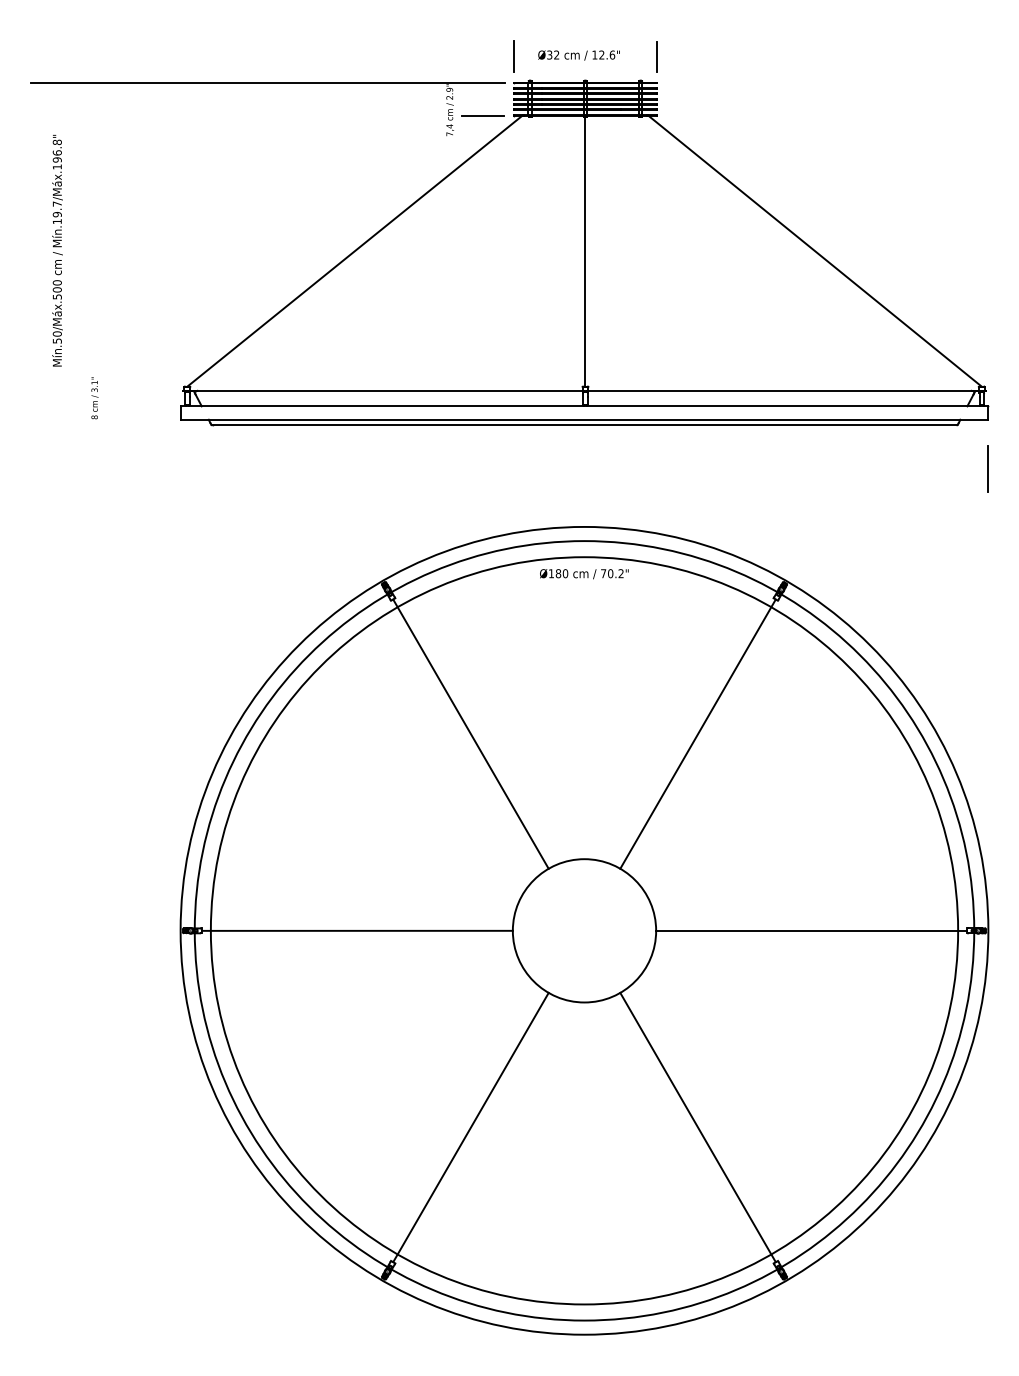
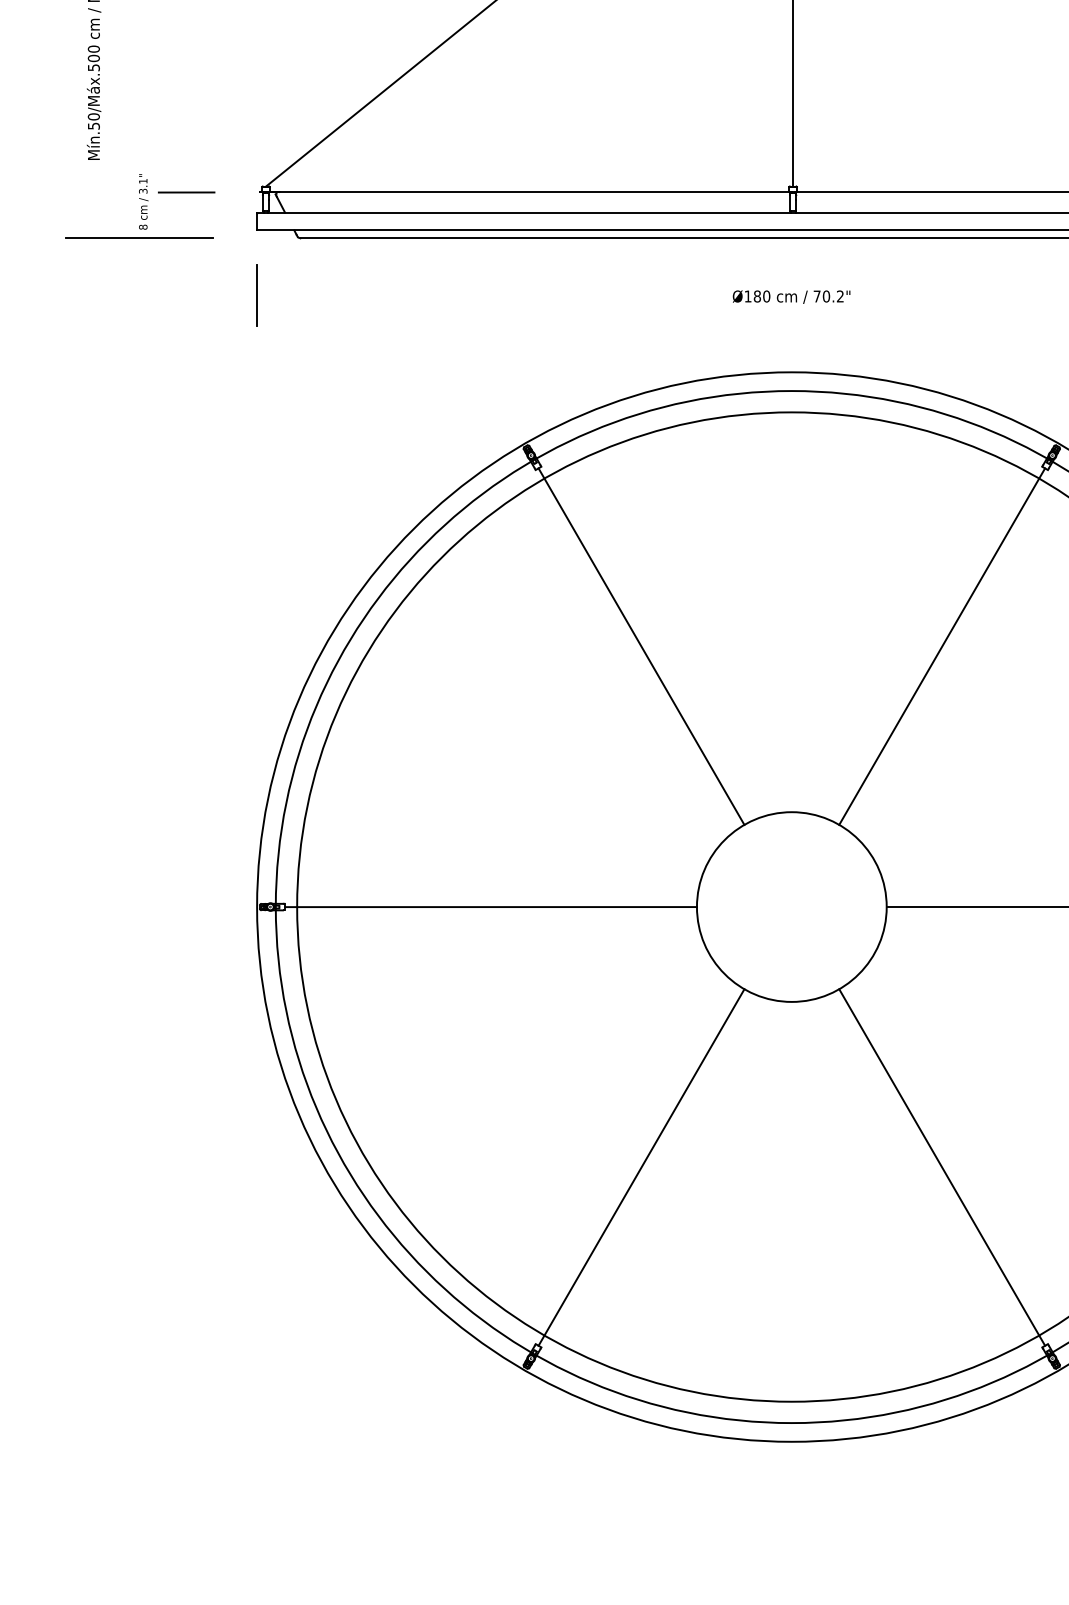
line: (127, 391) -> (186, 192), added
line: (91, 425) -> (139, 237), added
line: (180, 468) -> (256, 294), added
text: (584, 574) -> (791, 297), moved

